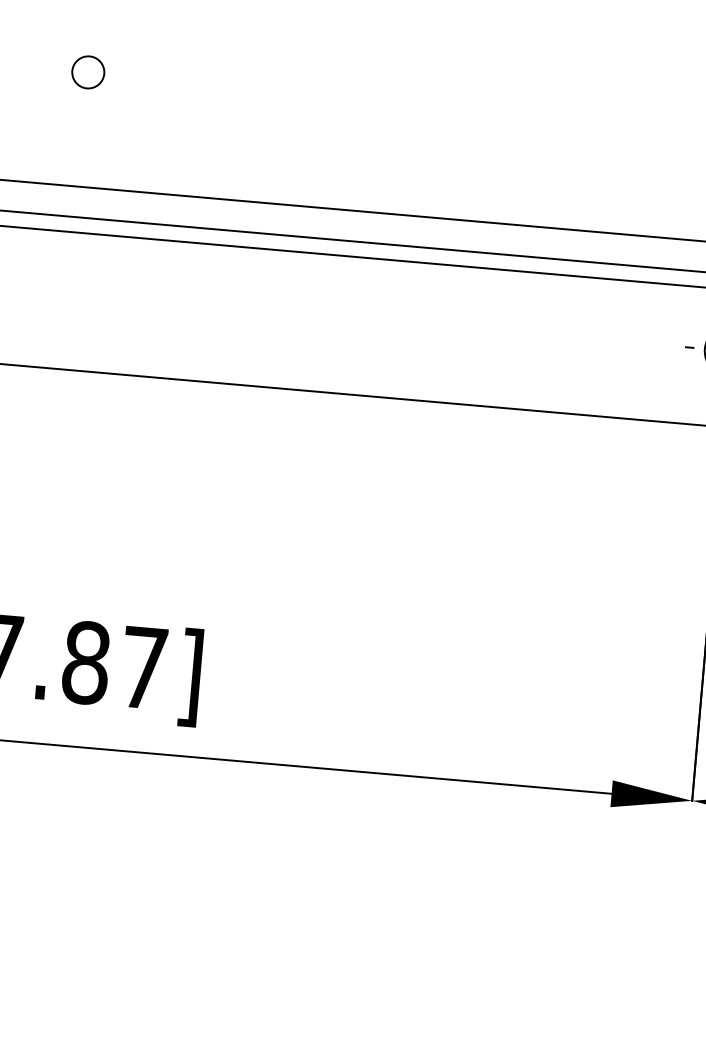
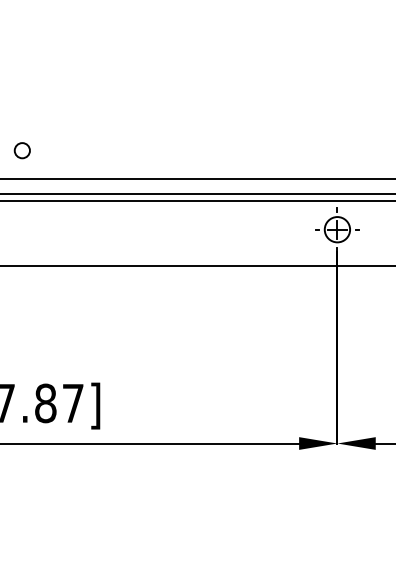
circle: (86, 71) -> (21, 150), moved

